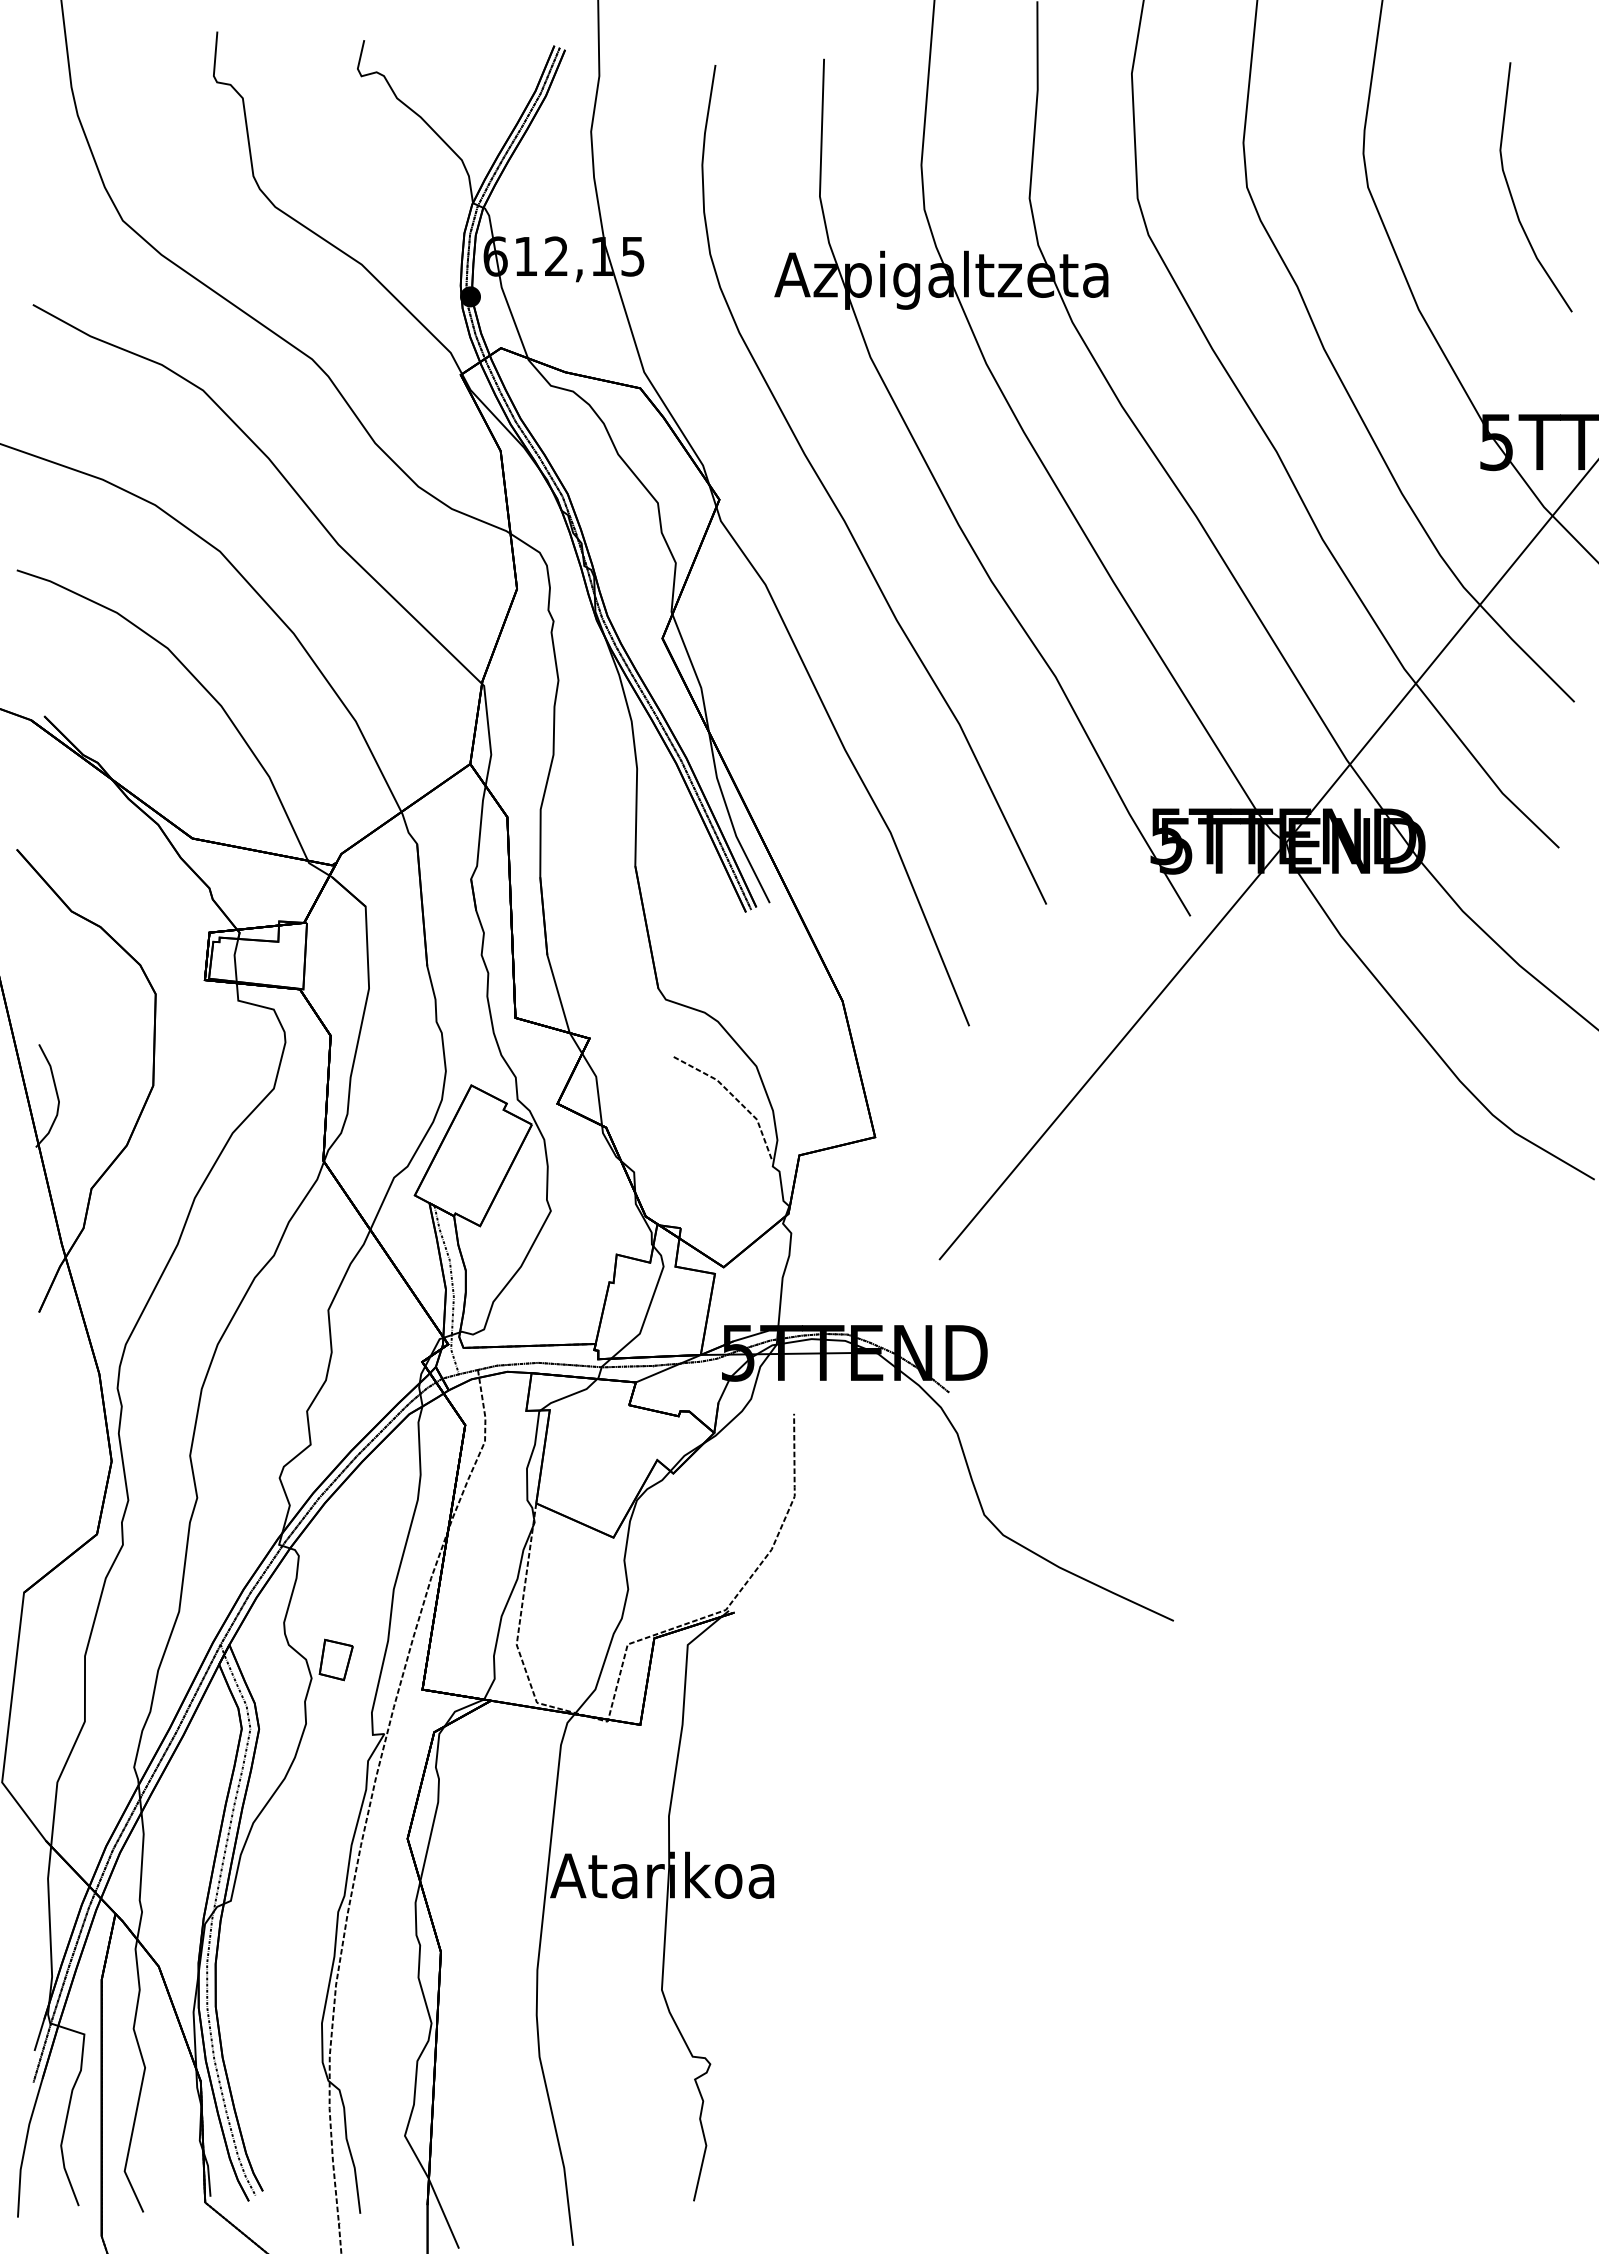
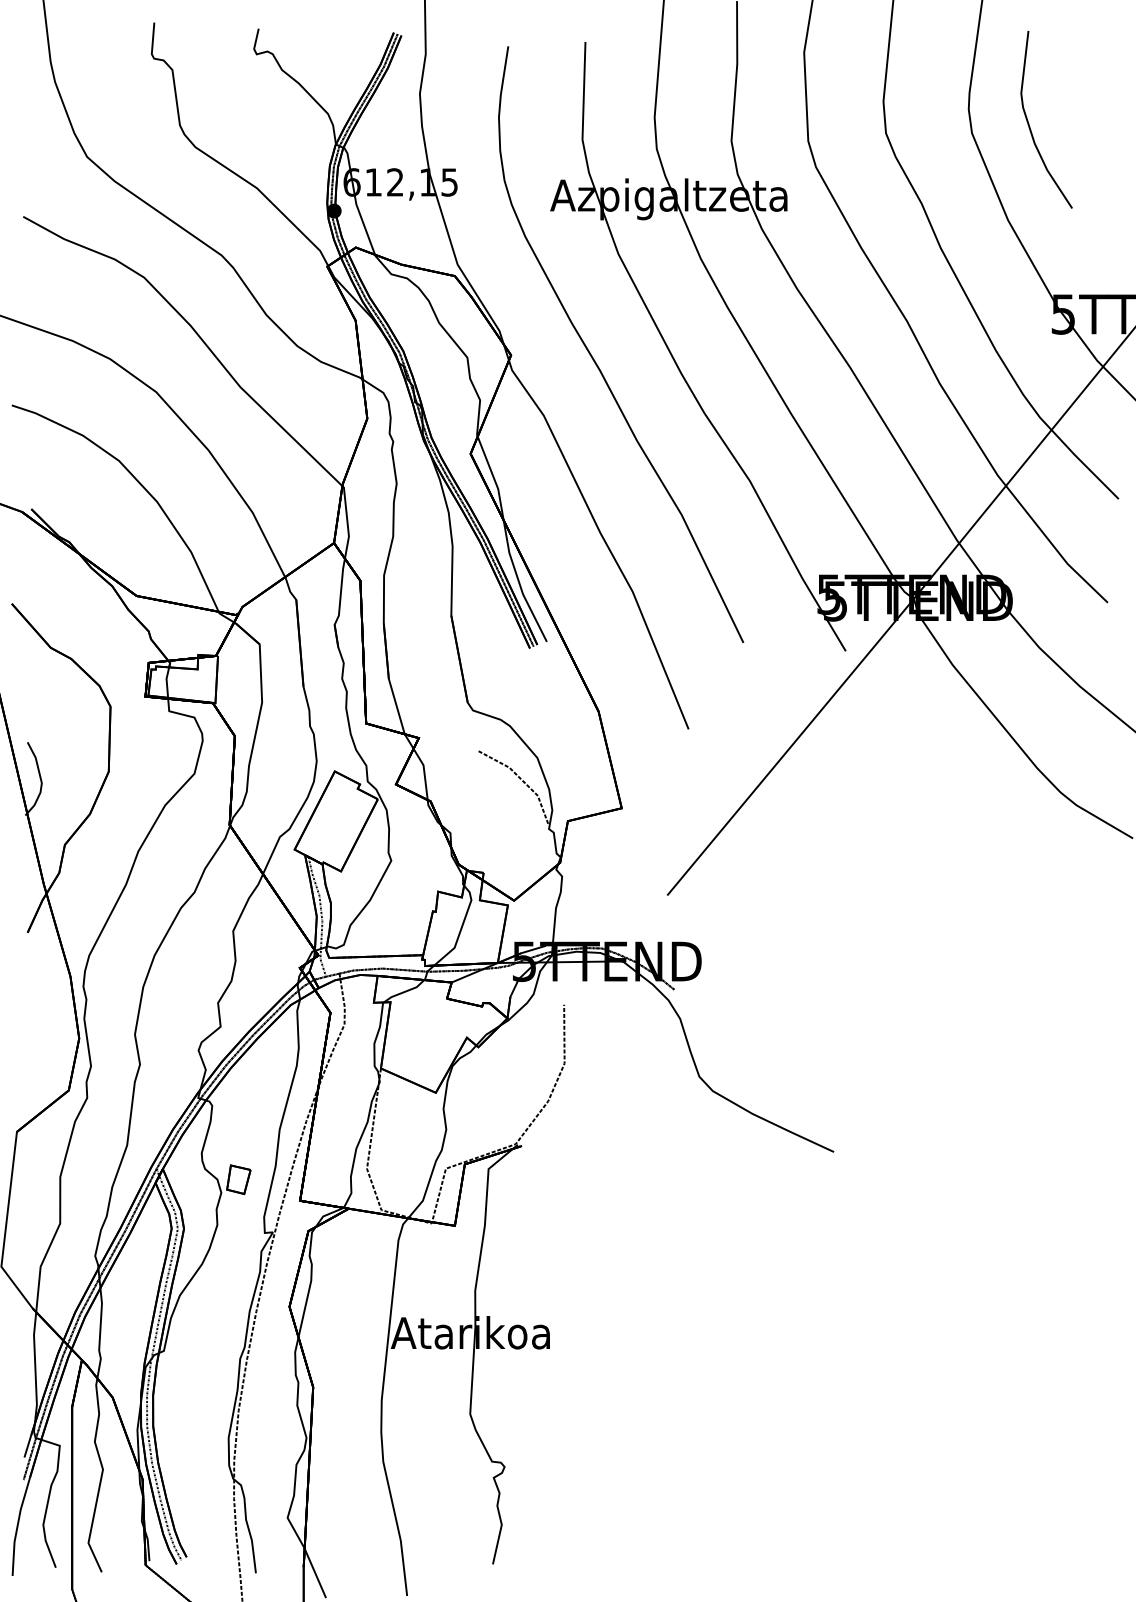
part: (1512, 195) -> (1029, 125), moved

